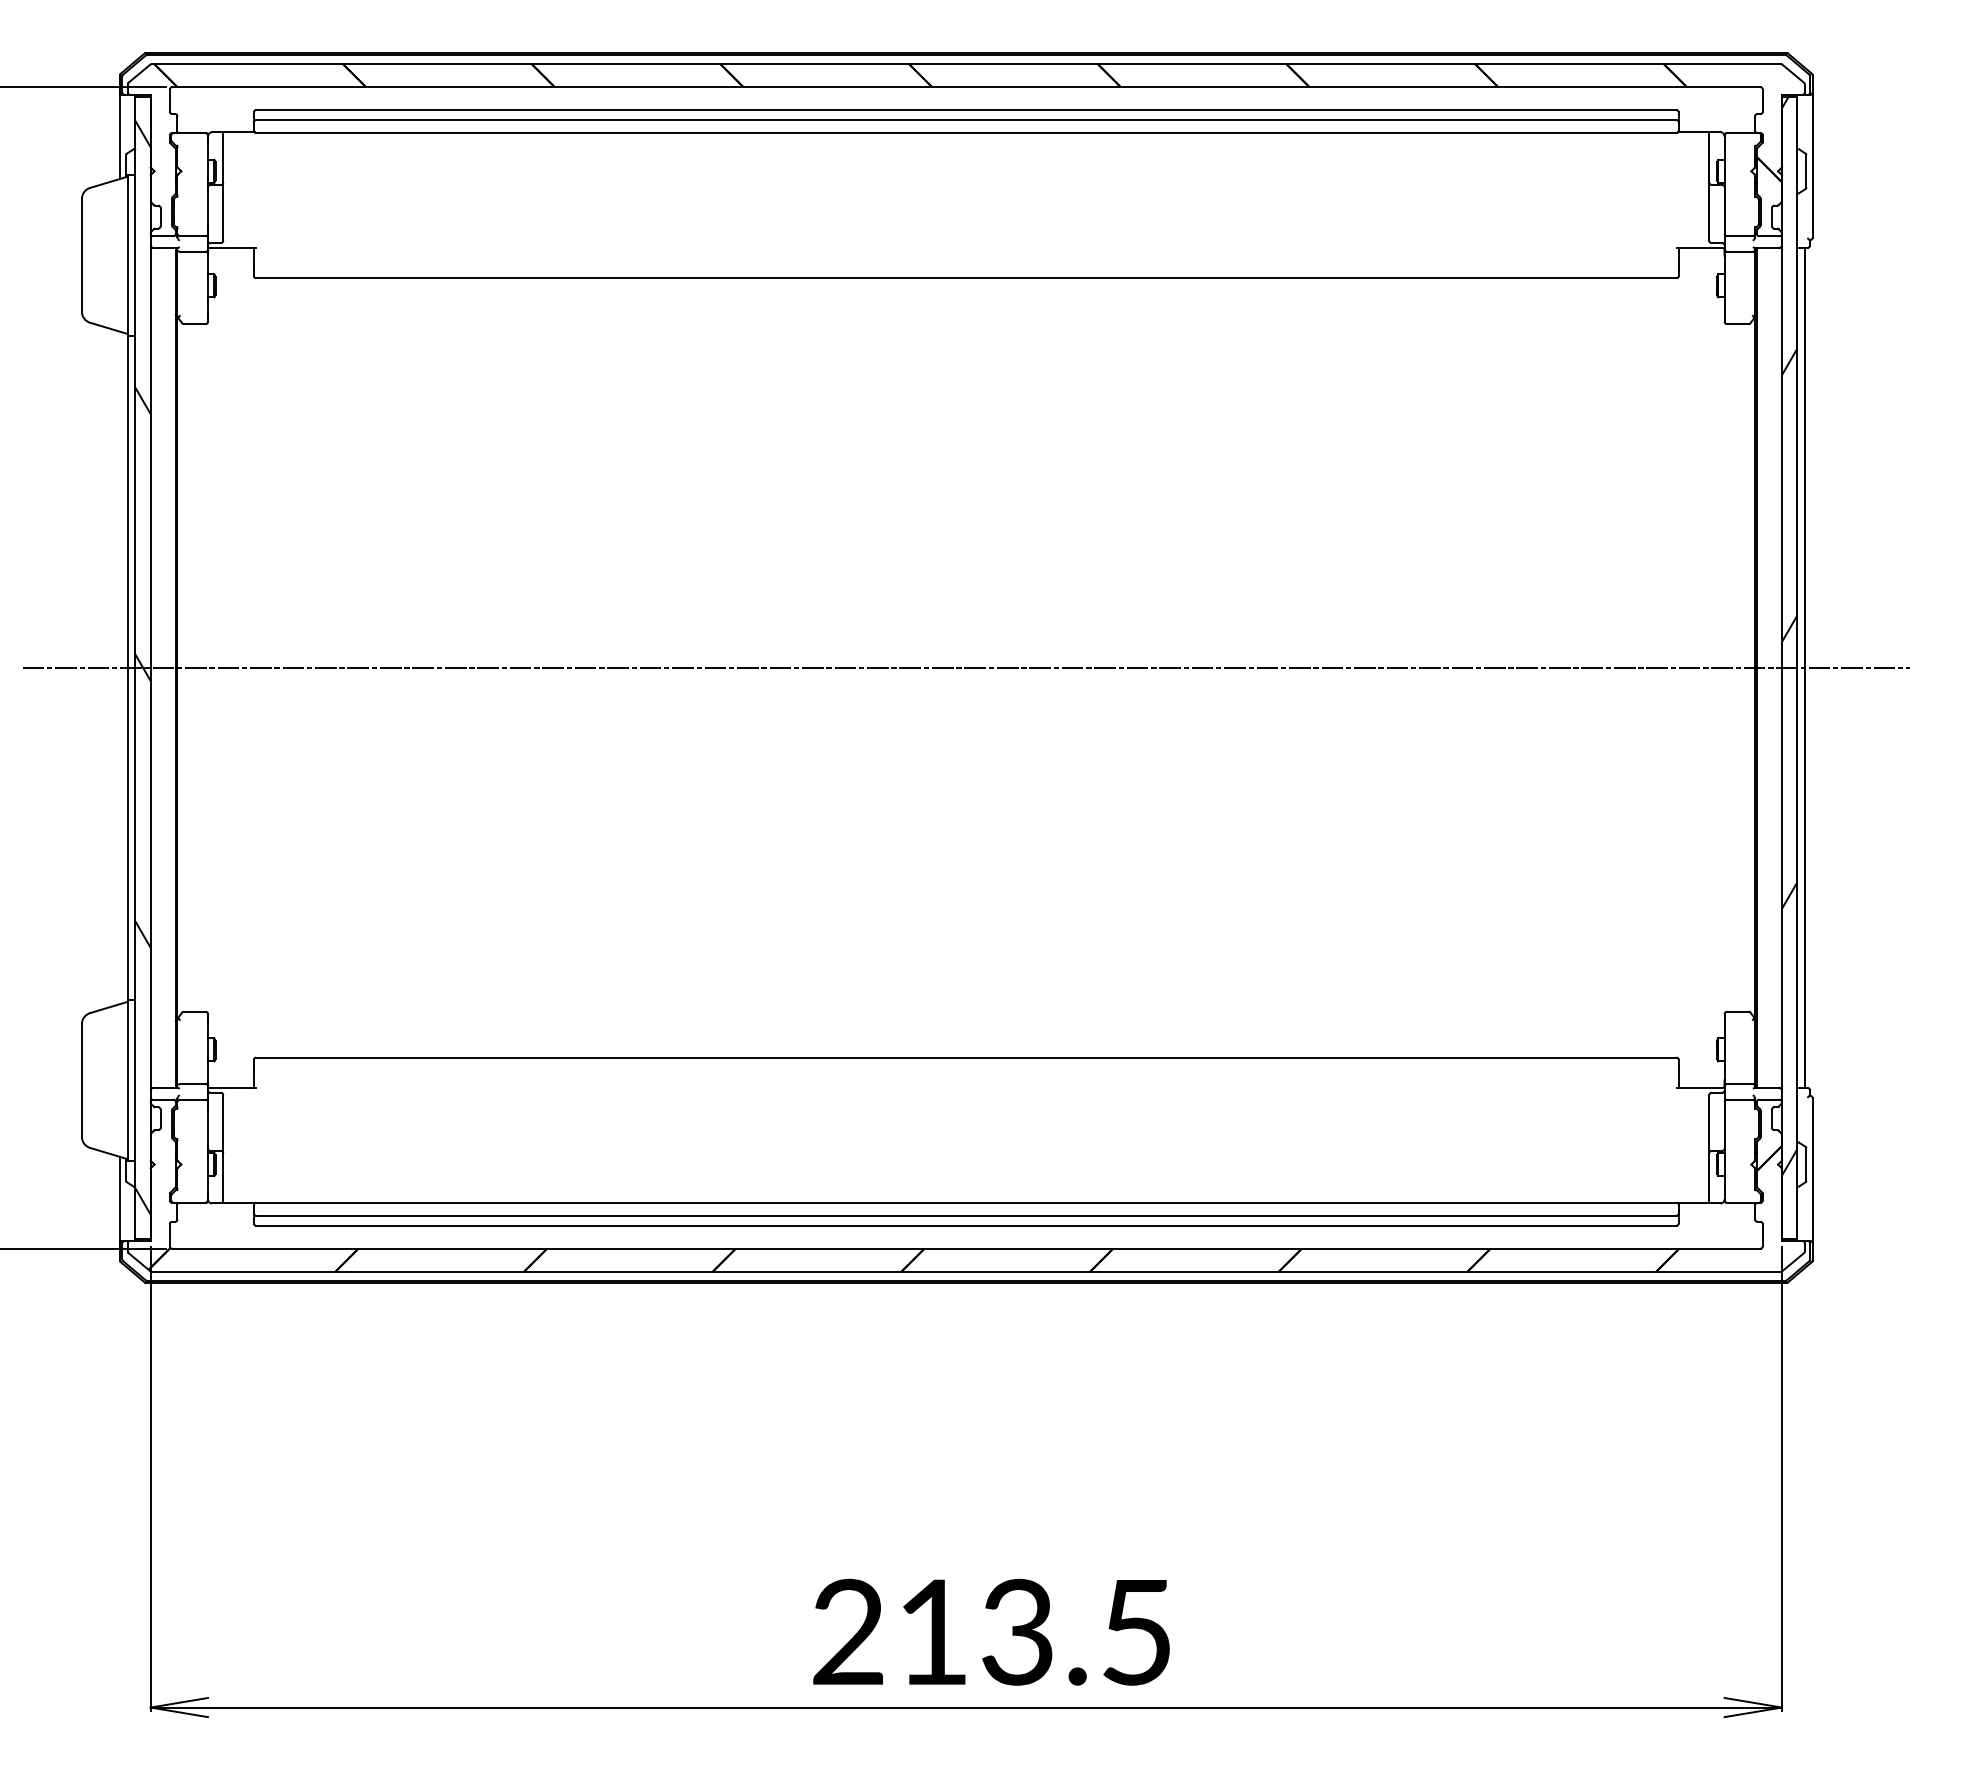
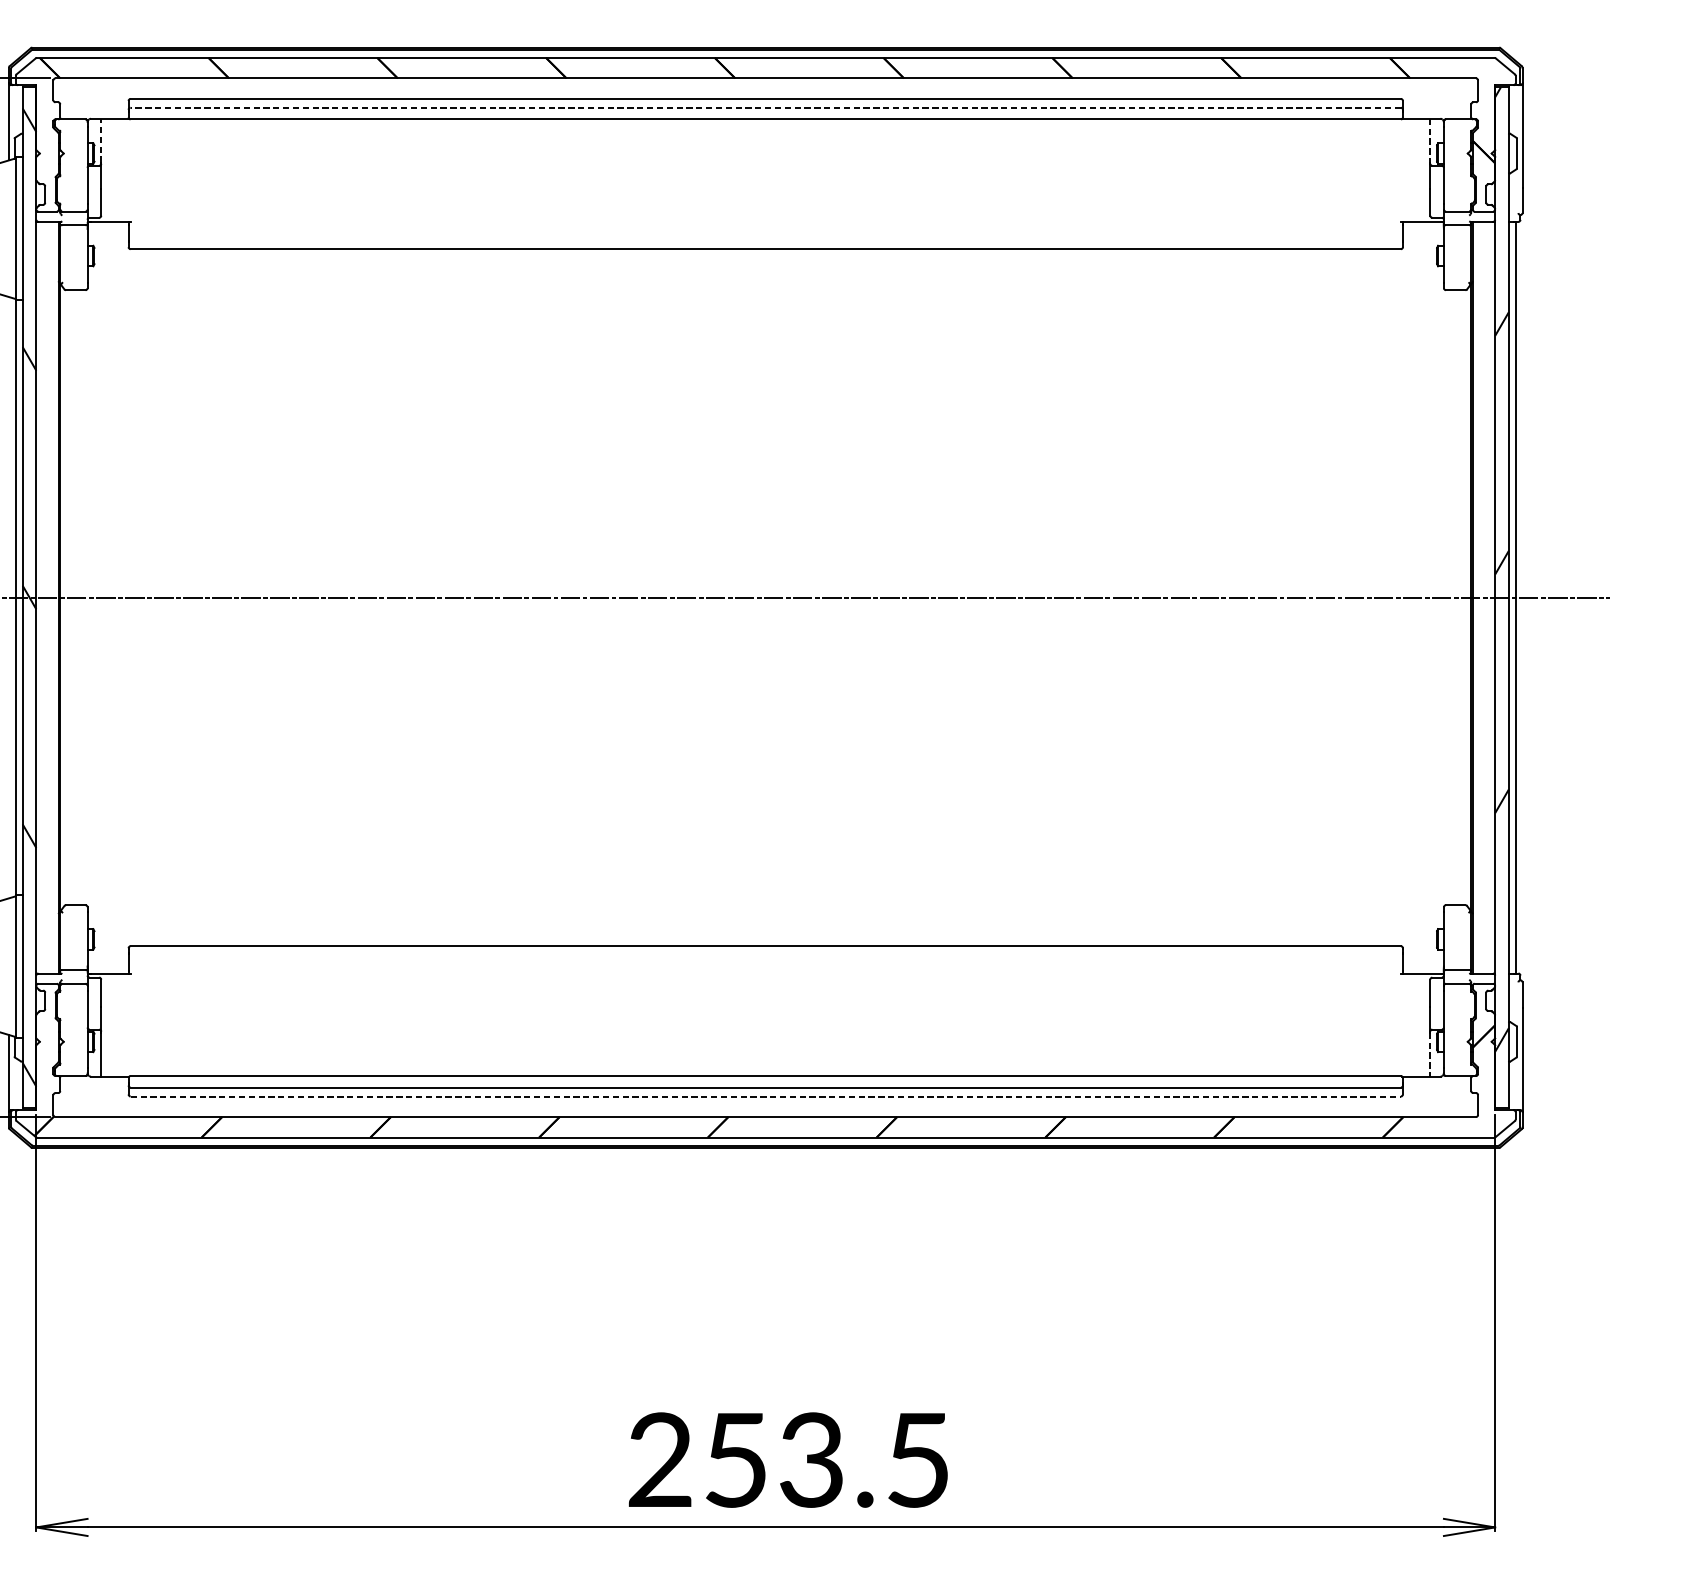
line: (965, 120) -> (765, 108), solid -> dashed
line: (223, 156) -> (101, 140), solid -> dashed
line: (1709, 157) -> (1430, 141), solid -> dashed
line: (1709, 1179) -> (1430, 1055), solid -> dashed
line: (966, 1225) -> (765, 1096), solid -> dashed
text: (932, 1632) -> (735, 1460), 213.5 -> 253.5

